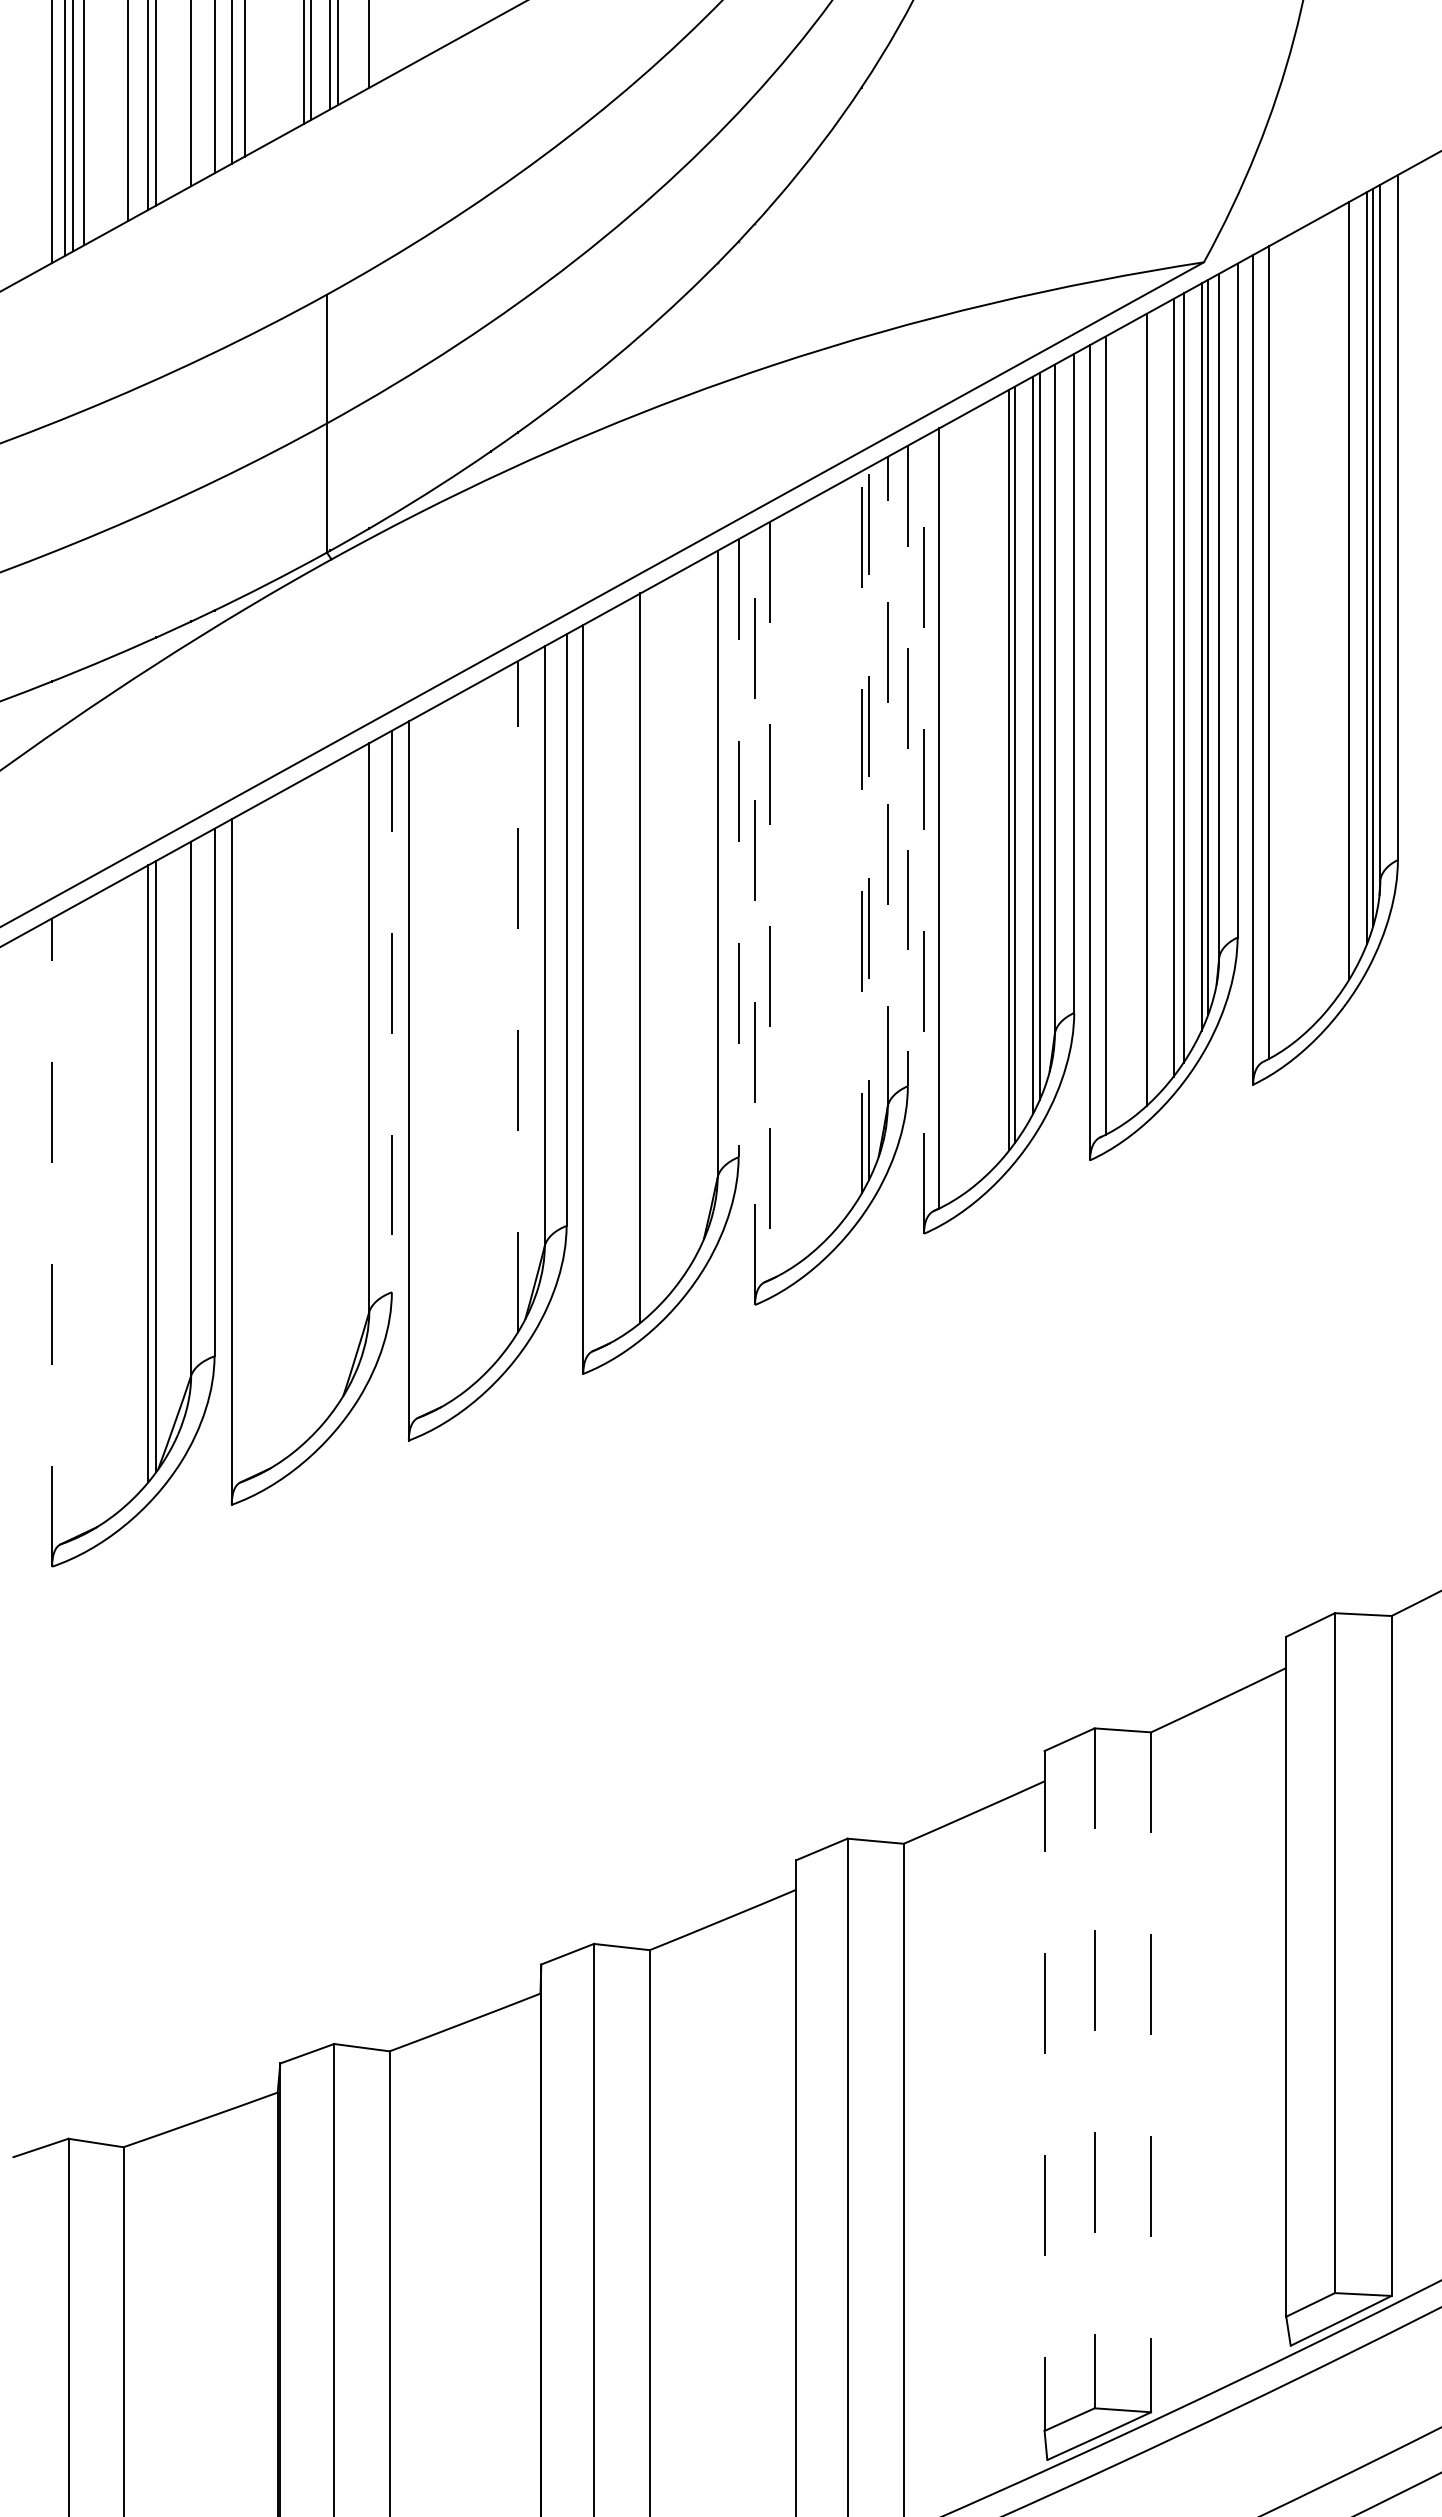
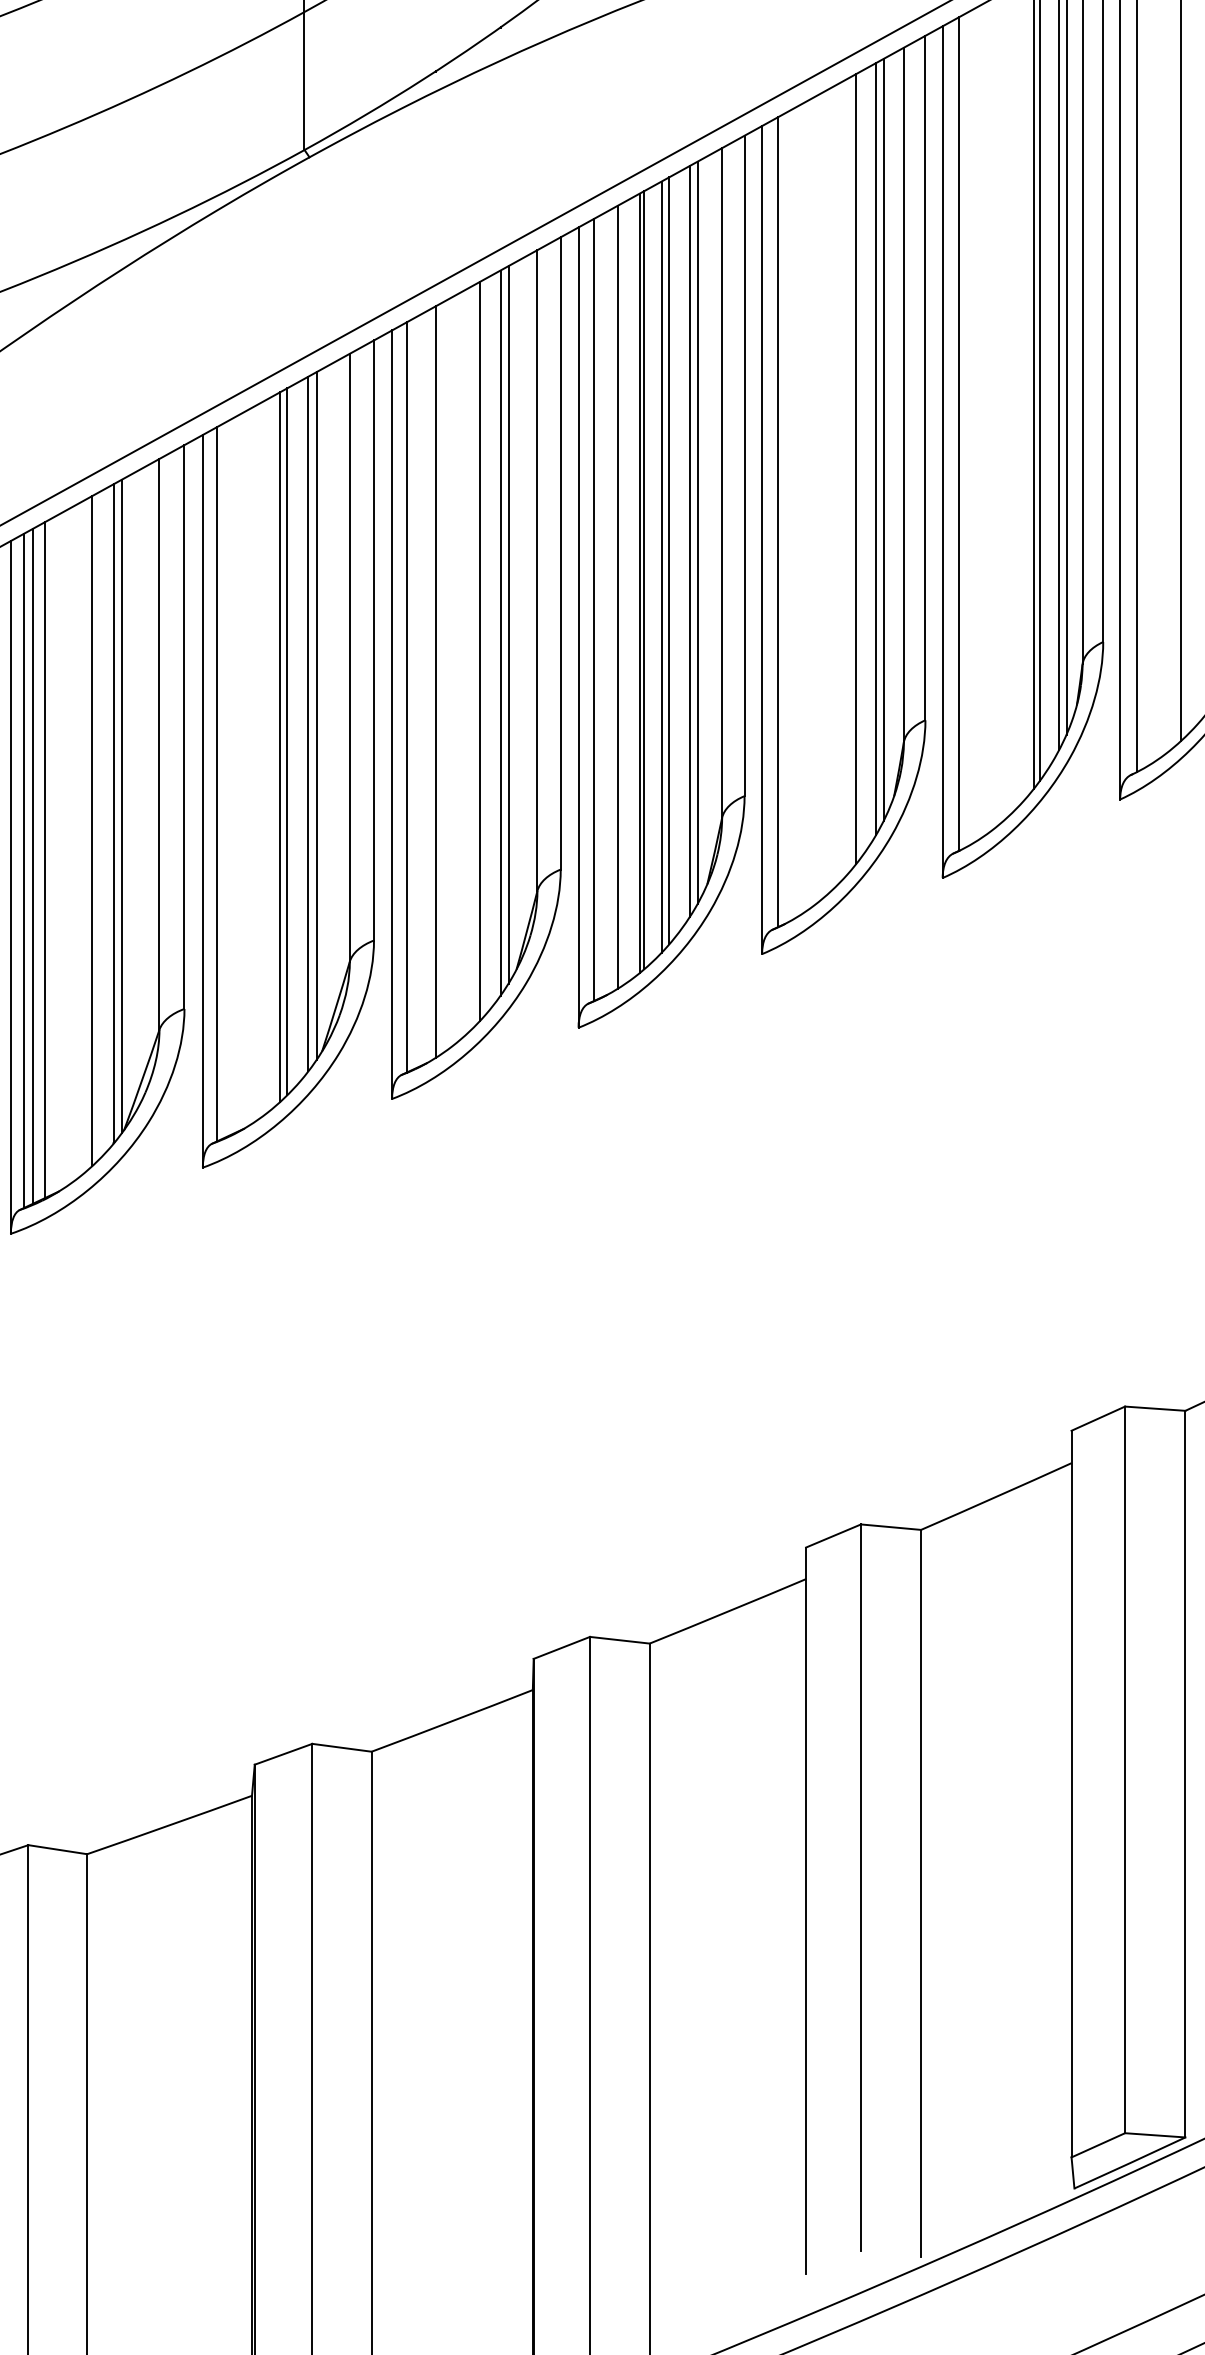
line: (907, 766) -> (925, 378), dashed -> solid
line: (887, 781) -> (903, 394), dashed -> solid
line: (868, 823) -> (883, 439), dashed -> solid
line: (861, 831) -> (875, 448), dashed -> solid
line: (924, 834) -> (943, 451), dashed -> solid
line: (738, 848) -> (744, 466), dashed -> solid
line: (842, 851) -> (855, 469), added
line: (769, 901) -> (777, 522), dashed -> solid
line: (694, 910) -> (697, 532), added
line: (755, 917) -> (762, 539), dashed -> solid
line: (687, 918) -> (689, 541), added
line: (668, 936) -> (669, 560), added
line: (661, 942) -> (662, 566), added
line: (644, 955) -> (643, 580), added
line: (620, 970) -> (618, 596), added
line: (597, 983) -> (593, 610), added
line: (517, 996) -> (508, 624), dashed -> solid
line: (510, 1004) -> (500, 632), added
line: (391, 1011) -> (373, 640), dashed -> solid
line: (490, 1021) -> (479, 651), added
line: (449, 1050) -> (435, 682), added
line: (422, 1064) -> (406, 697), added
line: (338, 1081) -> (316, 715), added
line: (330, 1089) -> (308, 723), added
line: (310, 1106) -> (287, 741), added
line: (304, 1111) -> (280, 747), added
line: (244, 1145) -> (216, 783), added
line: (128, 1189) -> (92, 830), added
line: (84, 1216) -> (45, 859), added
line: (73, 1222) -> (33, 865), added
line: (64, 1226) -> (24, 870), added
line: (52, 1242) -> (11, 887), dashed -> solid
line: (1094, 2068) -> (1124, 1770), dashed -> solid
line: (1151, 2072) -> (1185, 1774), dashed -> solid
line: (1044, 2090) -> (1071, 1793), dashed -> solid

